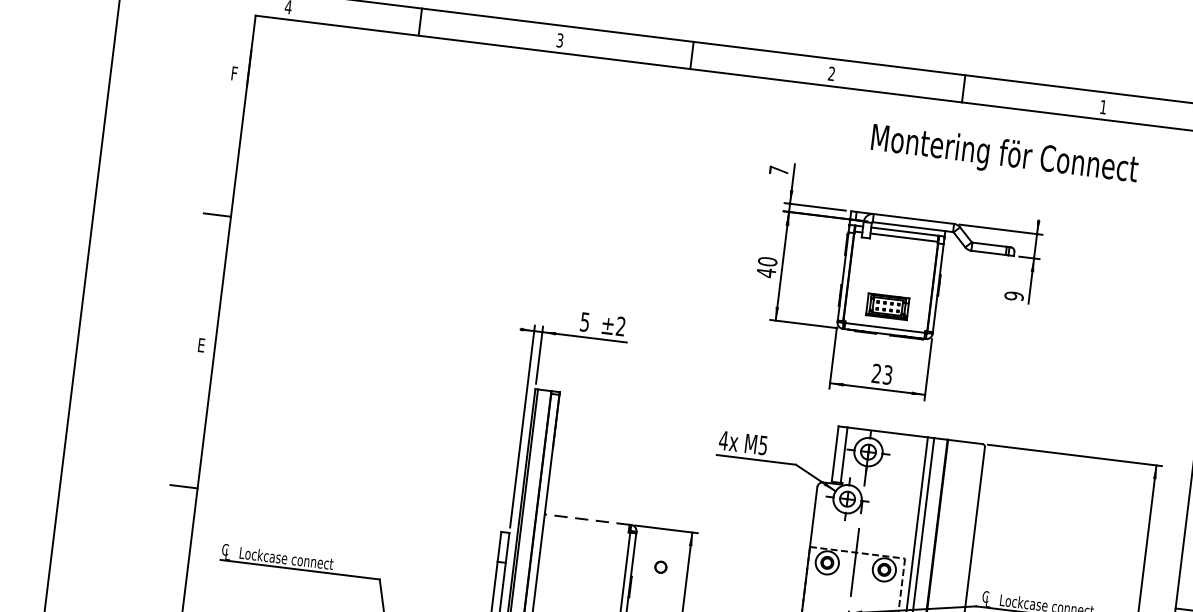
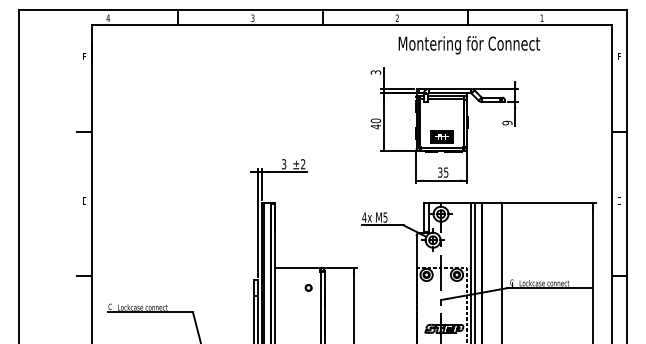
text: (1004, 156) -> (469, 45), moved
text: (777, 170) -> (375, 72), 7 -> 3
text: (586, 320) -> (284, 163), 5 -> 3
text: (882, 374) -> (443, 172), 23 -> 35
line: (586, 519) -> (297, 267), dashed -> solid
part: (660, 566) -> (308, 287), moved

